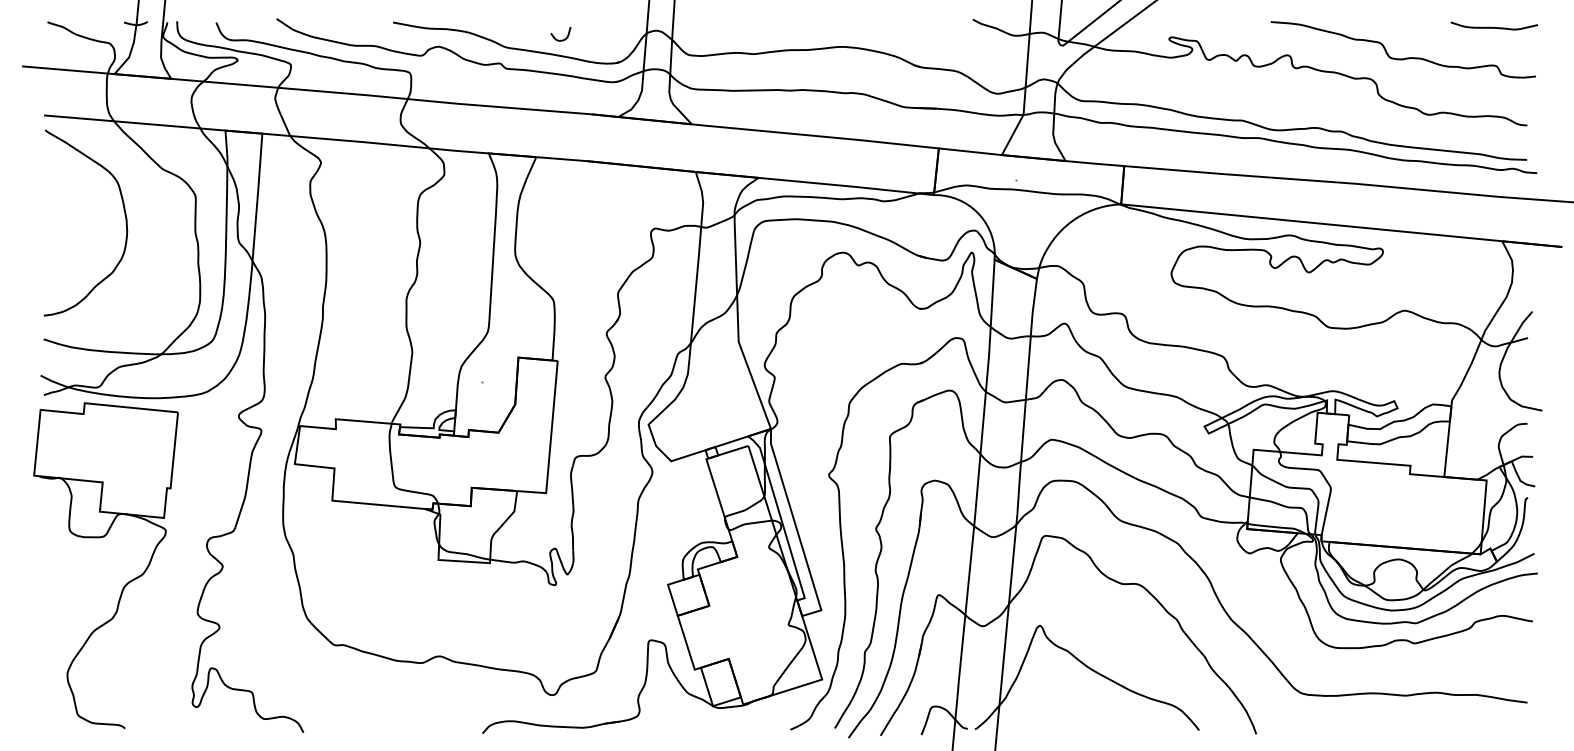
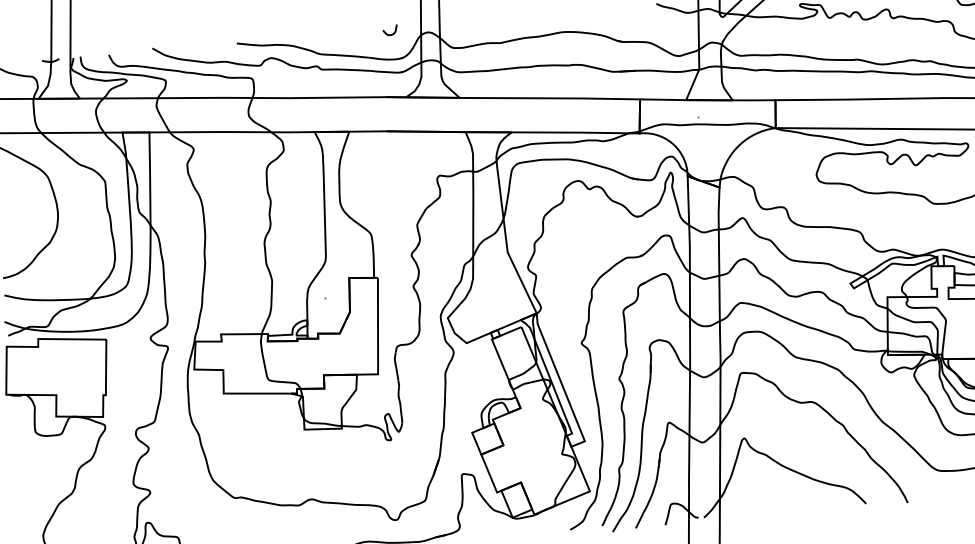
curve: (560, 39) -> (390, 34), moved

